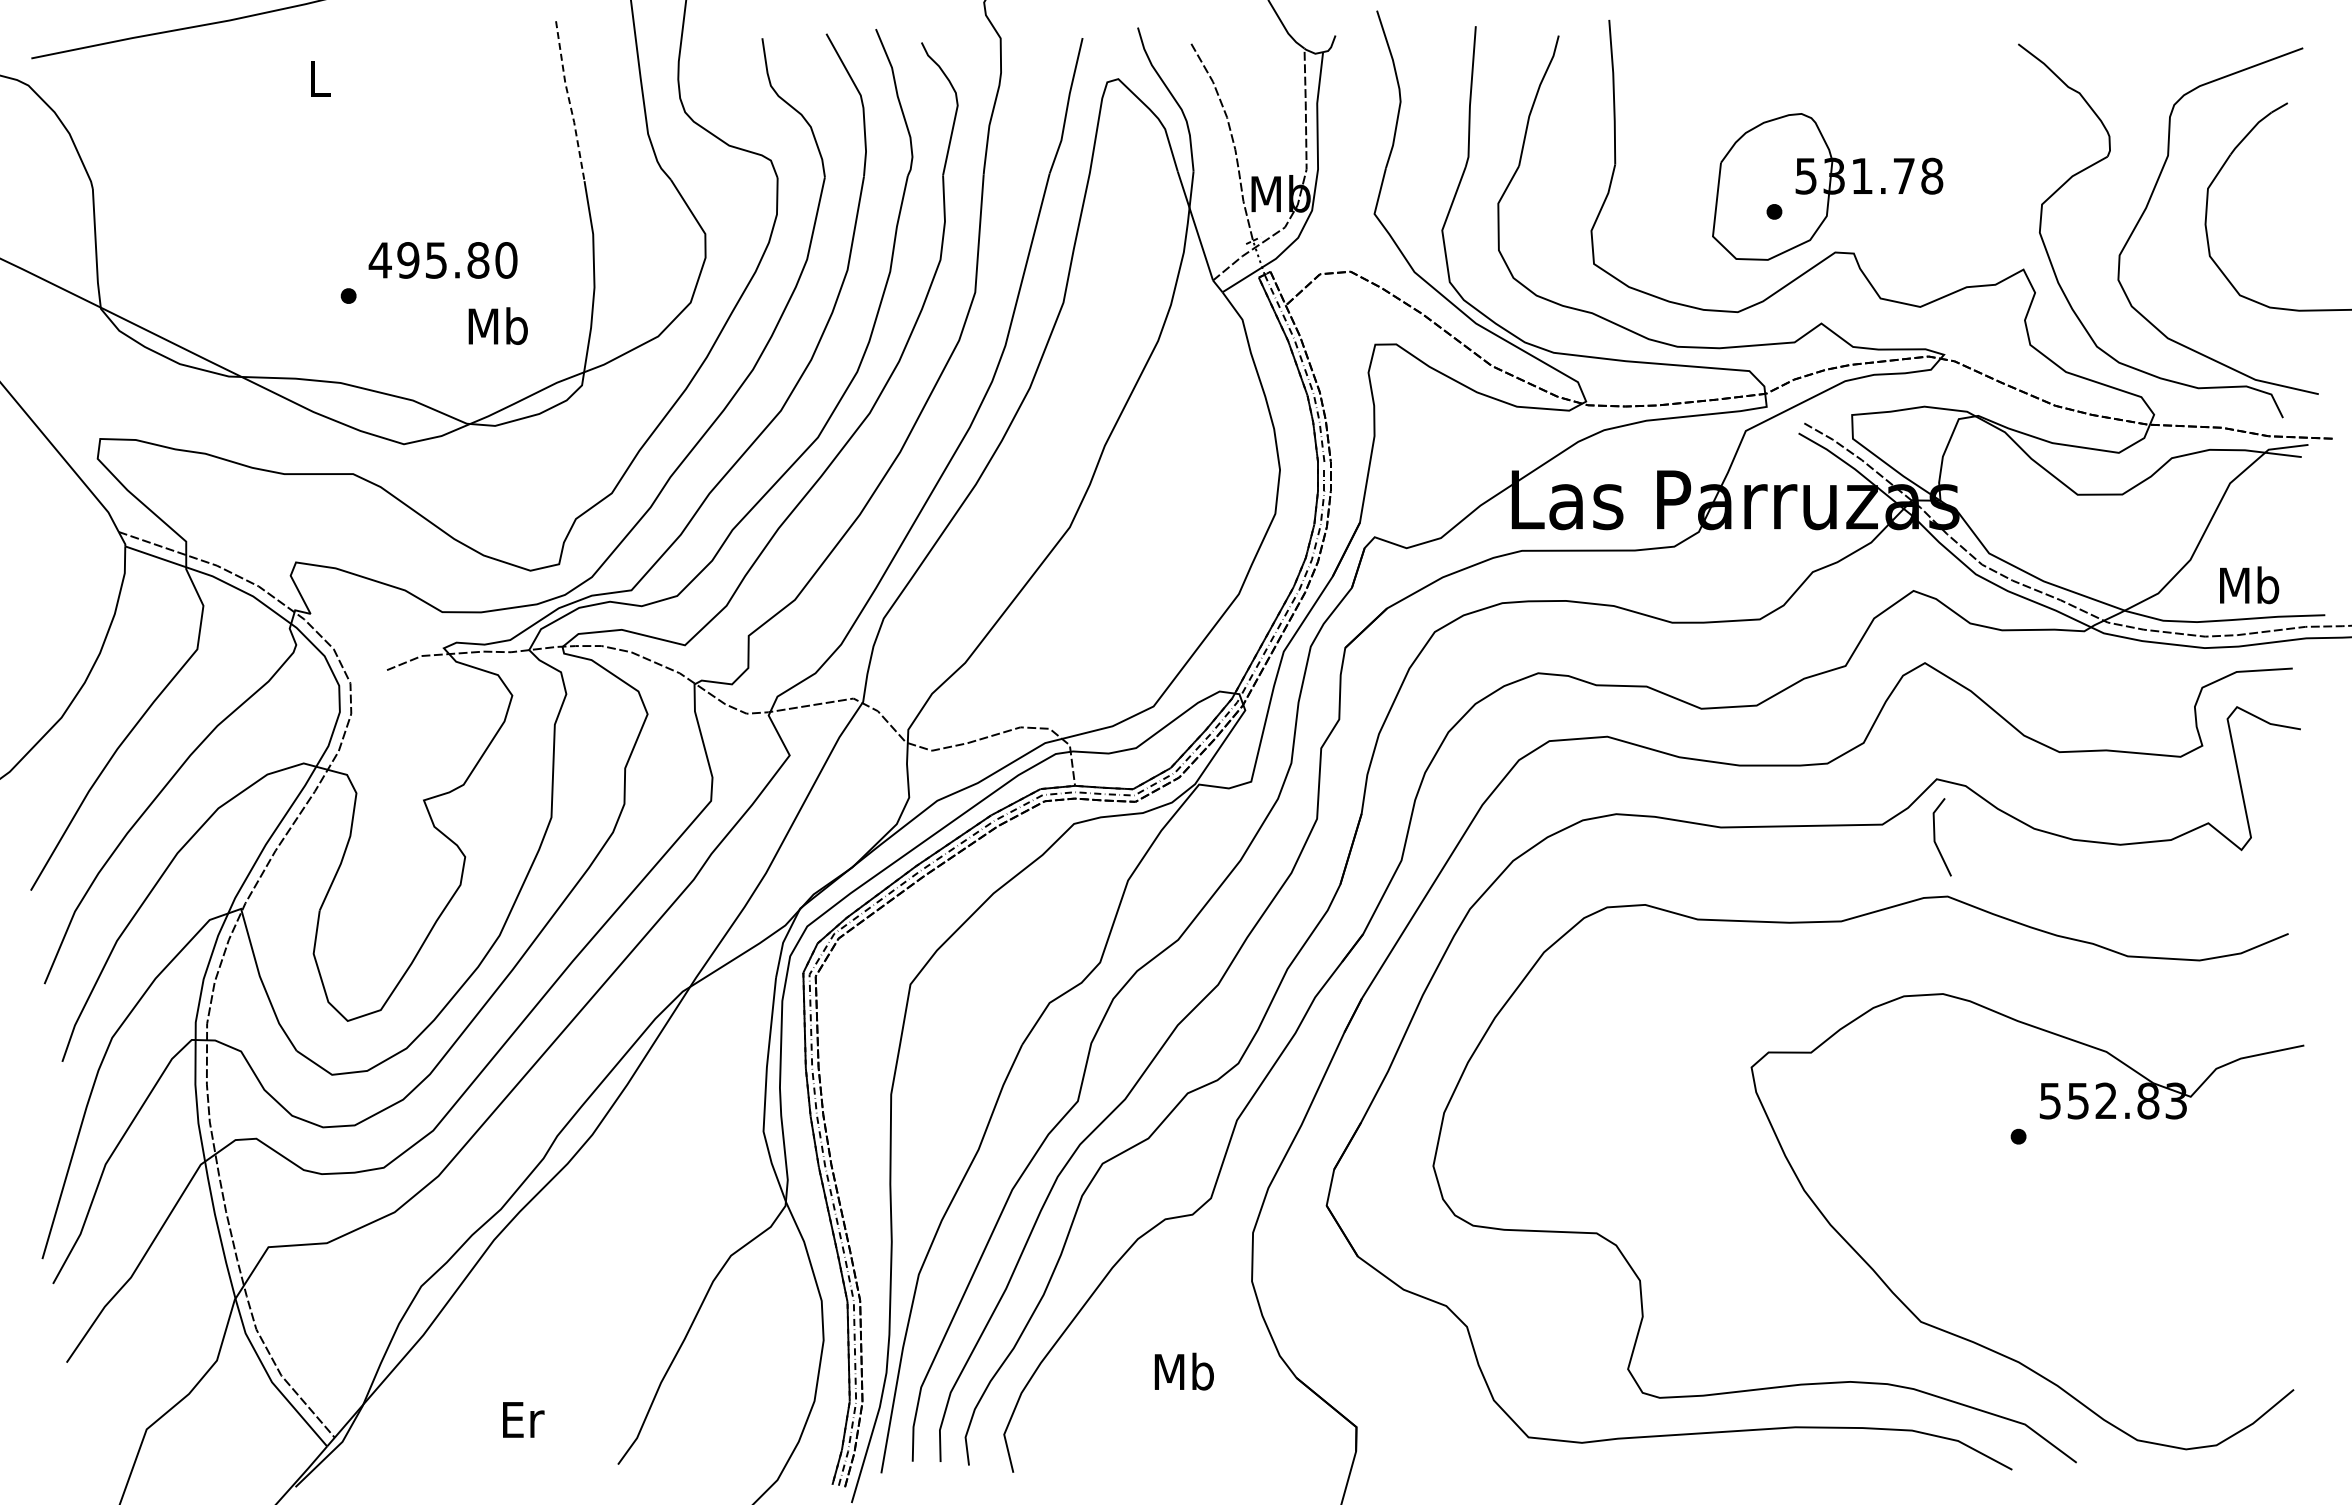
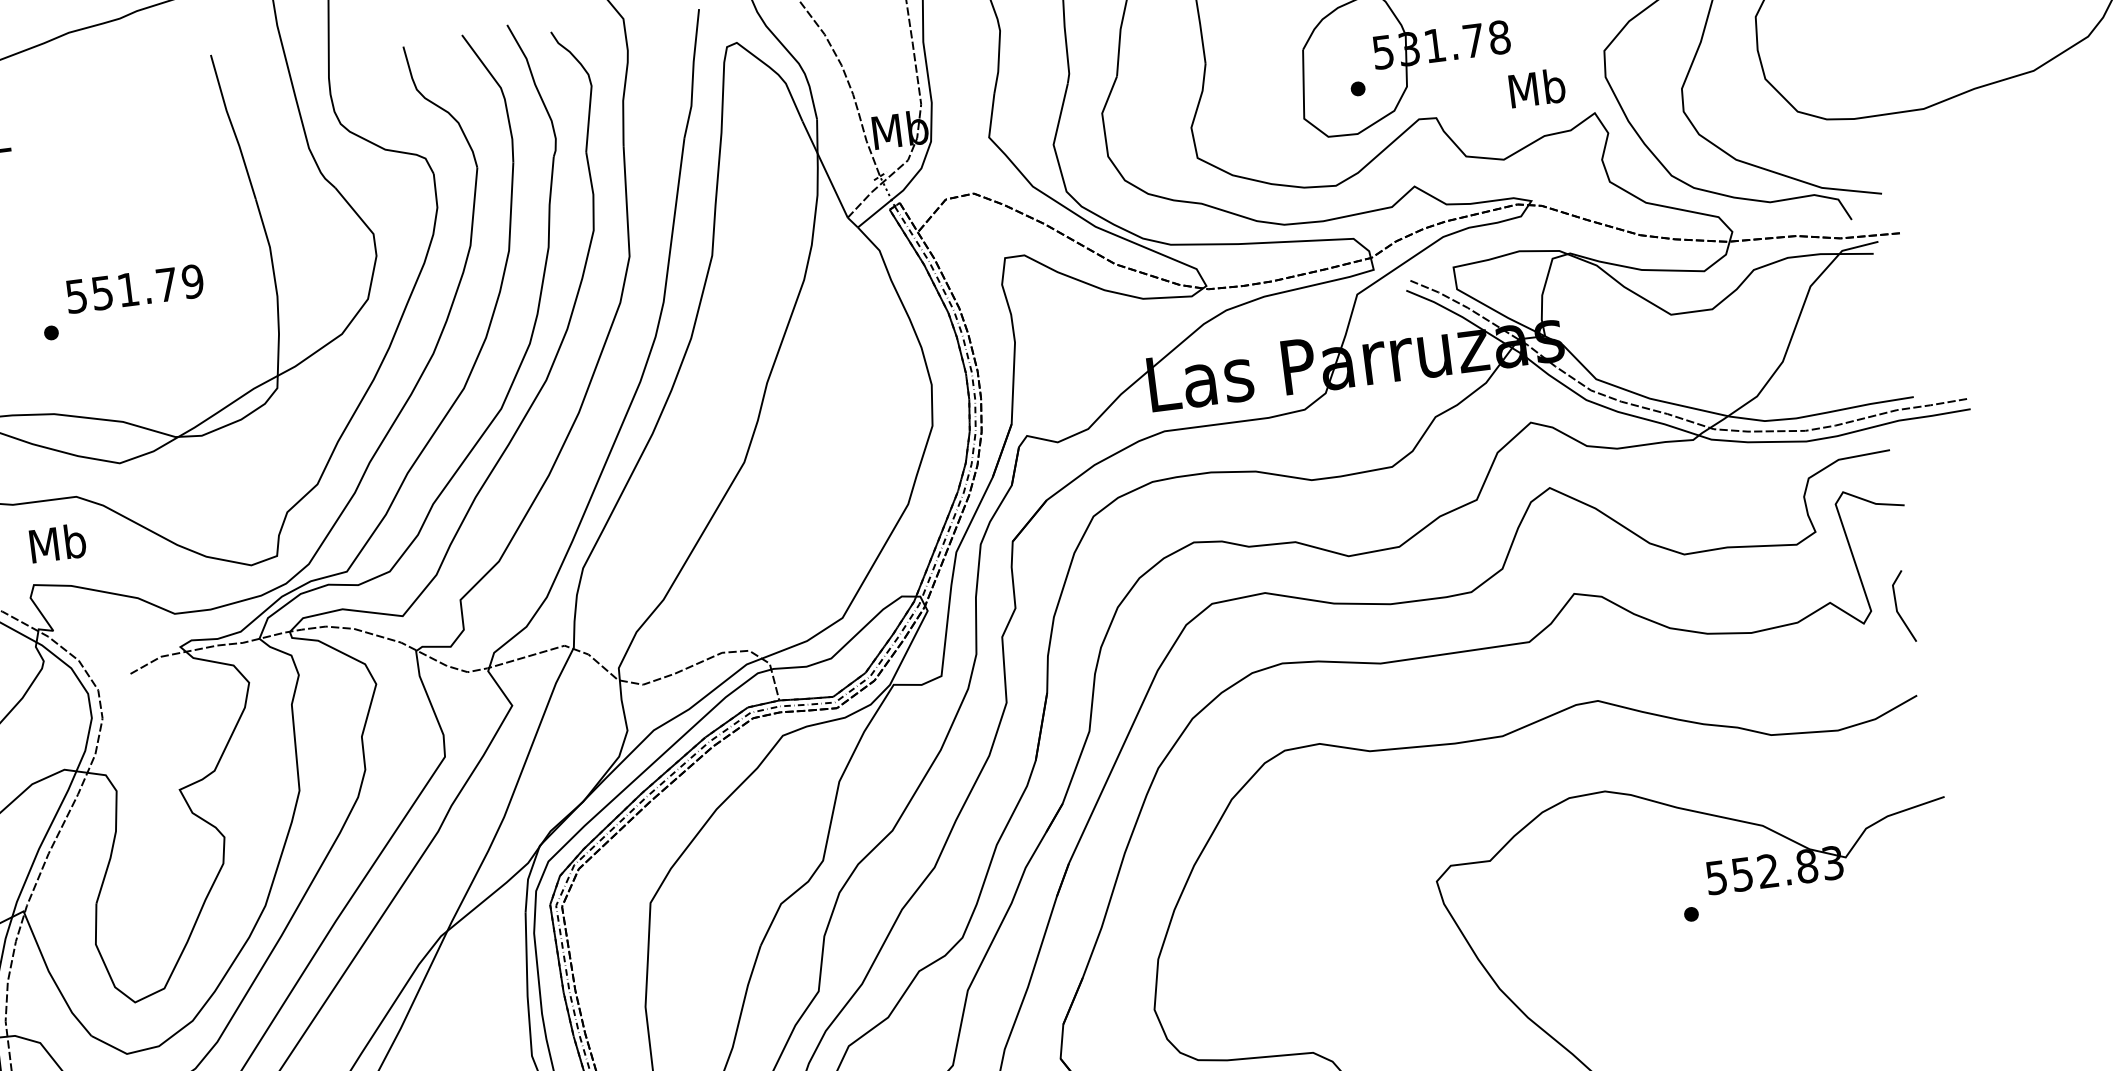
line: (569, 101) -> (232, 127), dashed -> solid
text: (442, 260) -> (133, 289), 495.80 -> 551.79
text: (497, 325) -> (57, 542), moved
text: (2249, 585) -> (1537, 88), moved
line: (1935, 837) -> (1897, 607), moved

